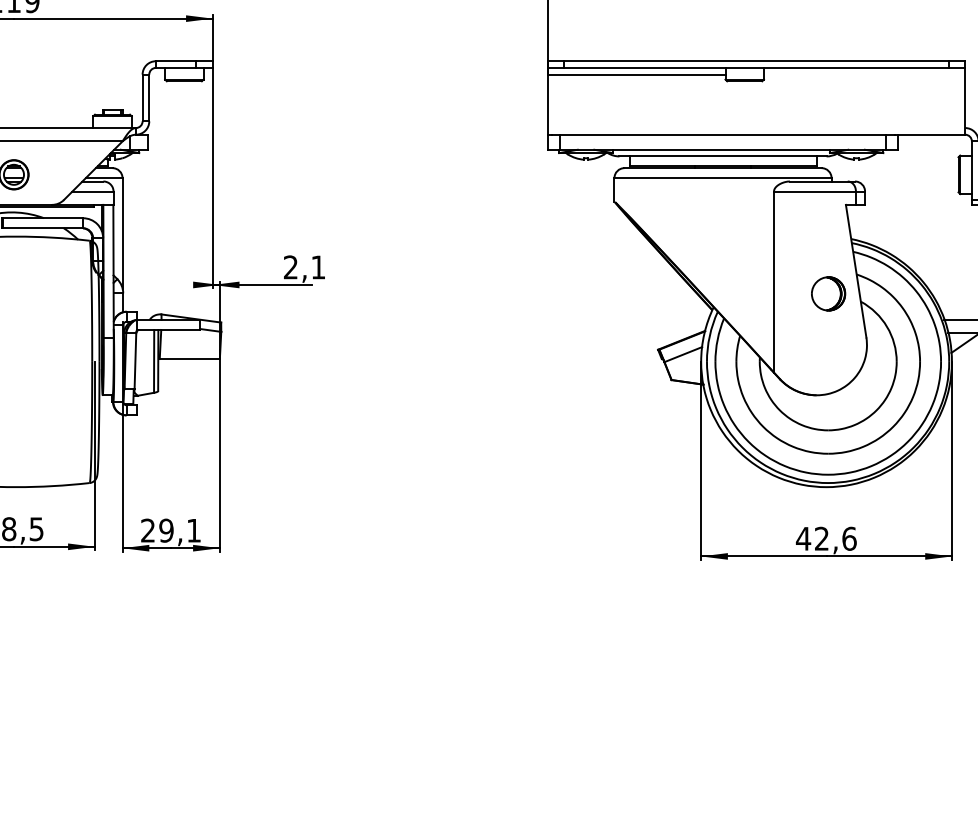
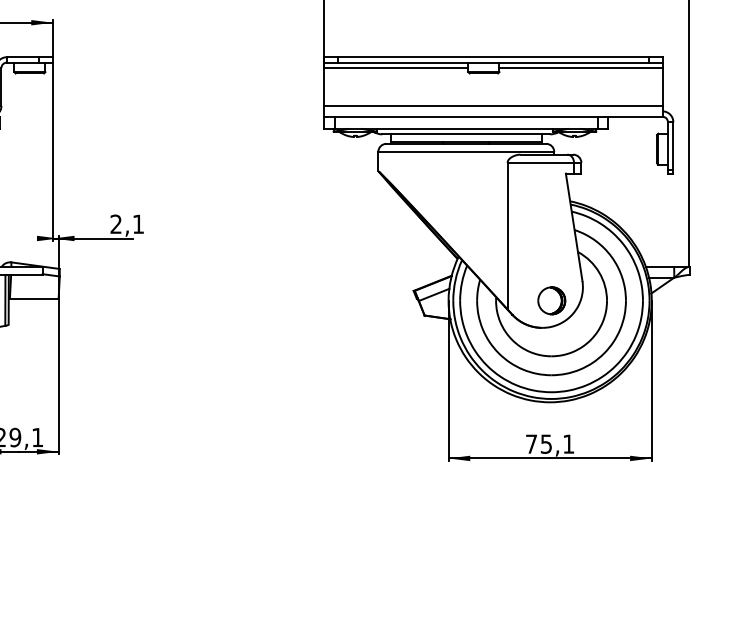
line: (864, 74) -> (580, 67), added
line: (756, 121) -> (493, 106), added
part: (828, 293) -> (551, 300), moved
text: (825, 538) -> (549, 443), 42,6 -> 75,1

